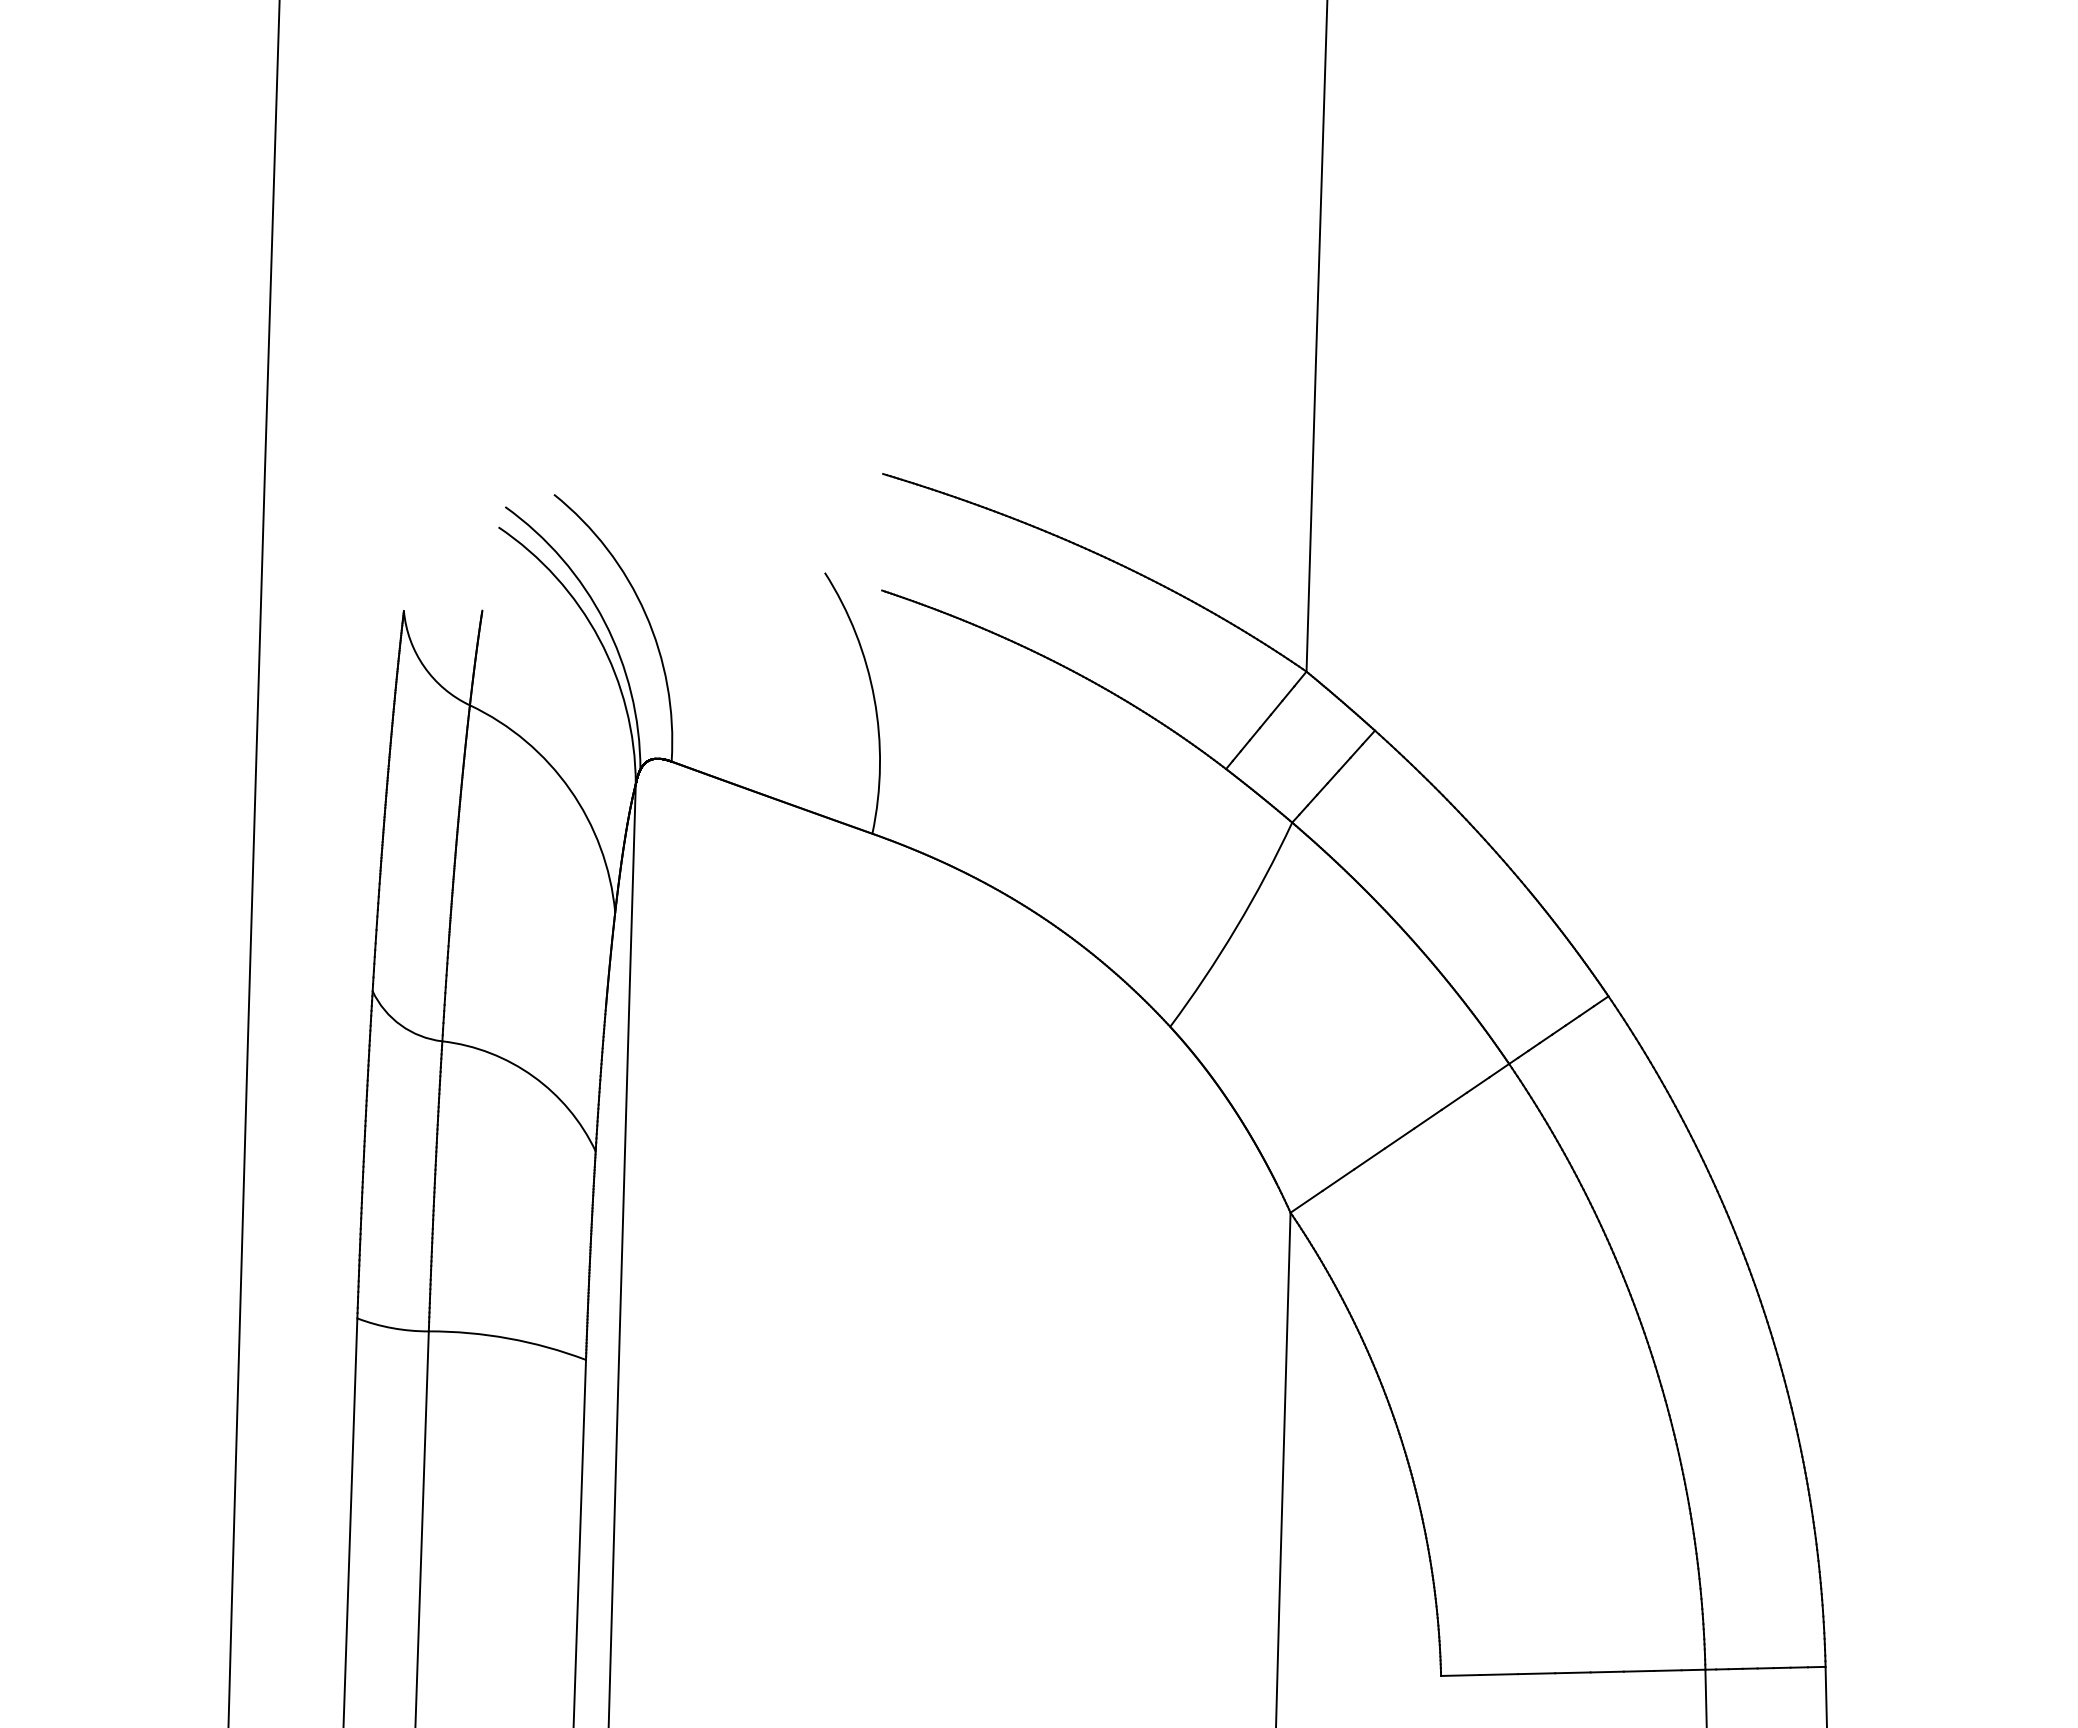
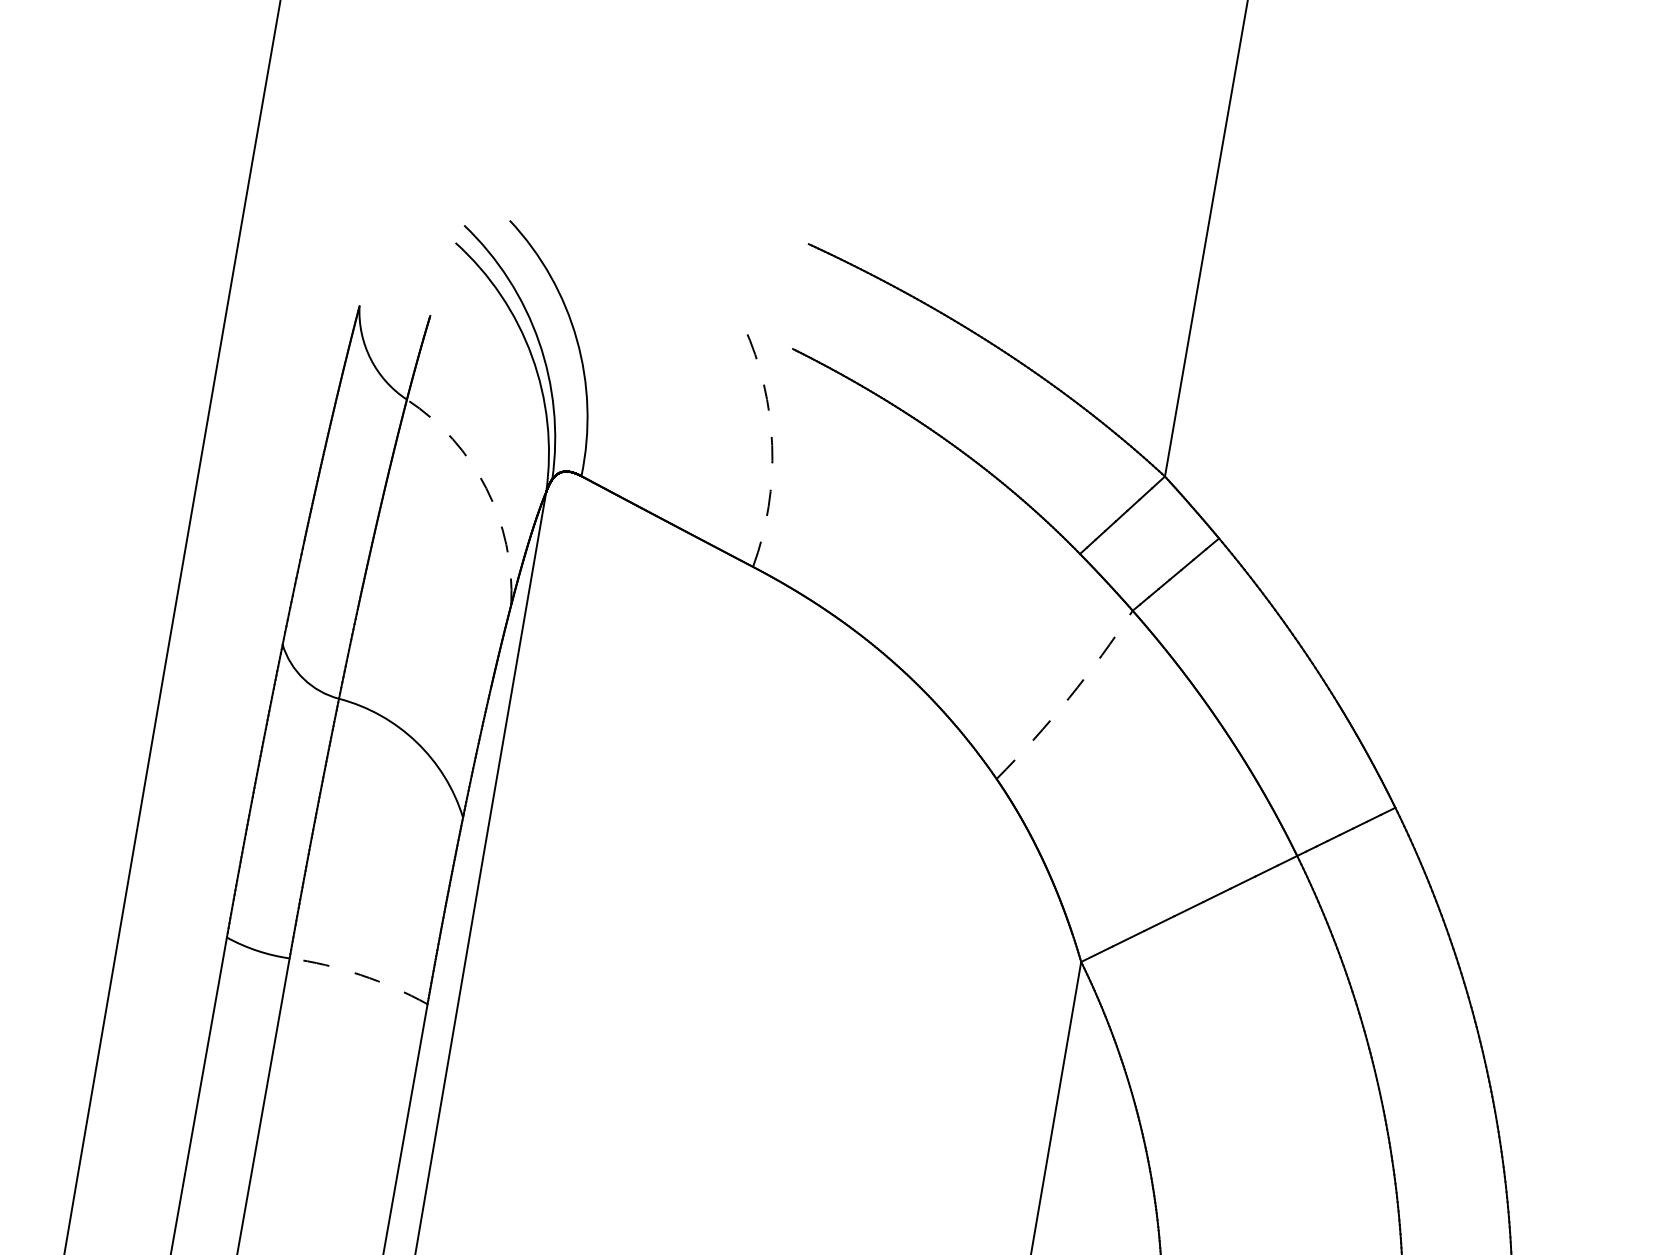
arc: (874, 698) -> (772, 445), solid -> dashed
arc: (570, 789) -> (486, 488), solid -> dashed
arc: (1236, 927) -> (1069, 698), solid -> dashed
arc: (508, 1338) -> (360, 974), solid -> dashed

